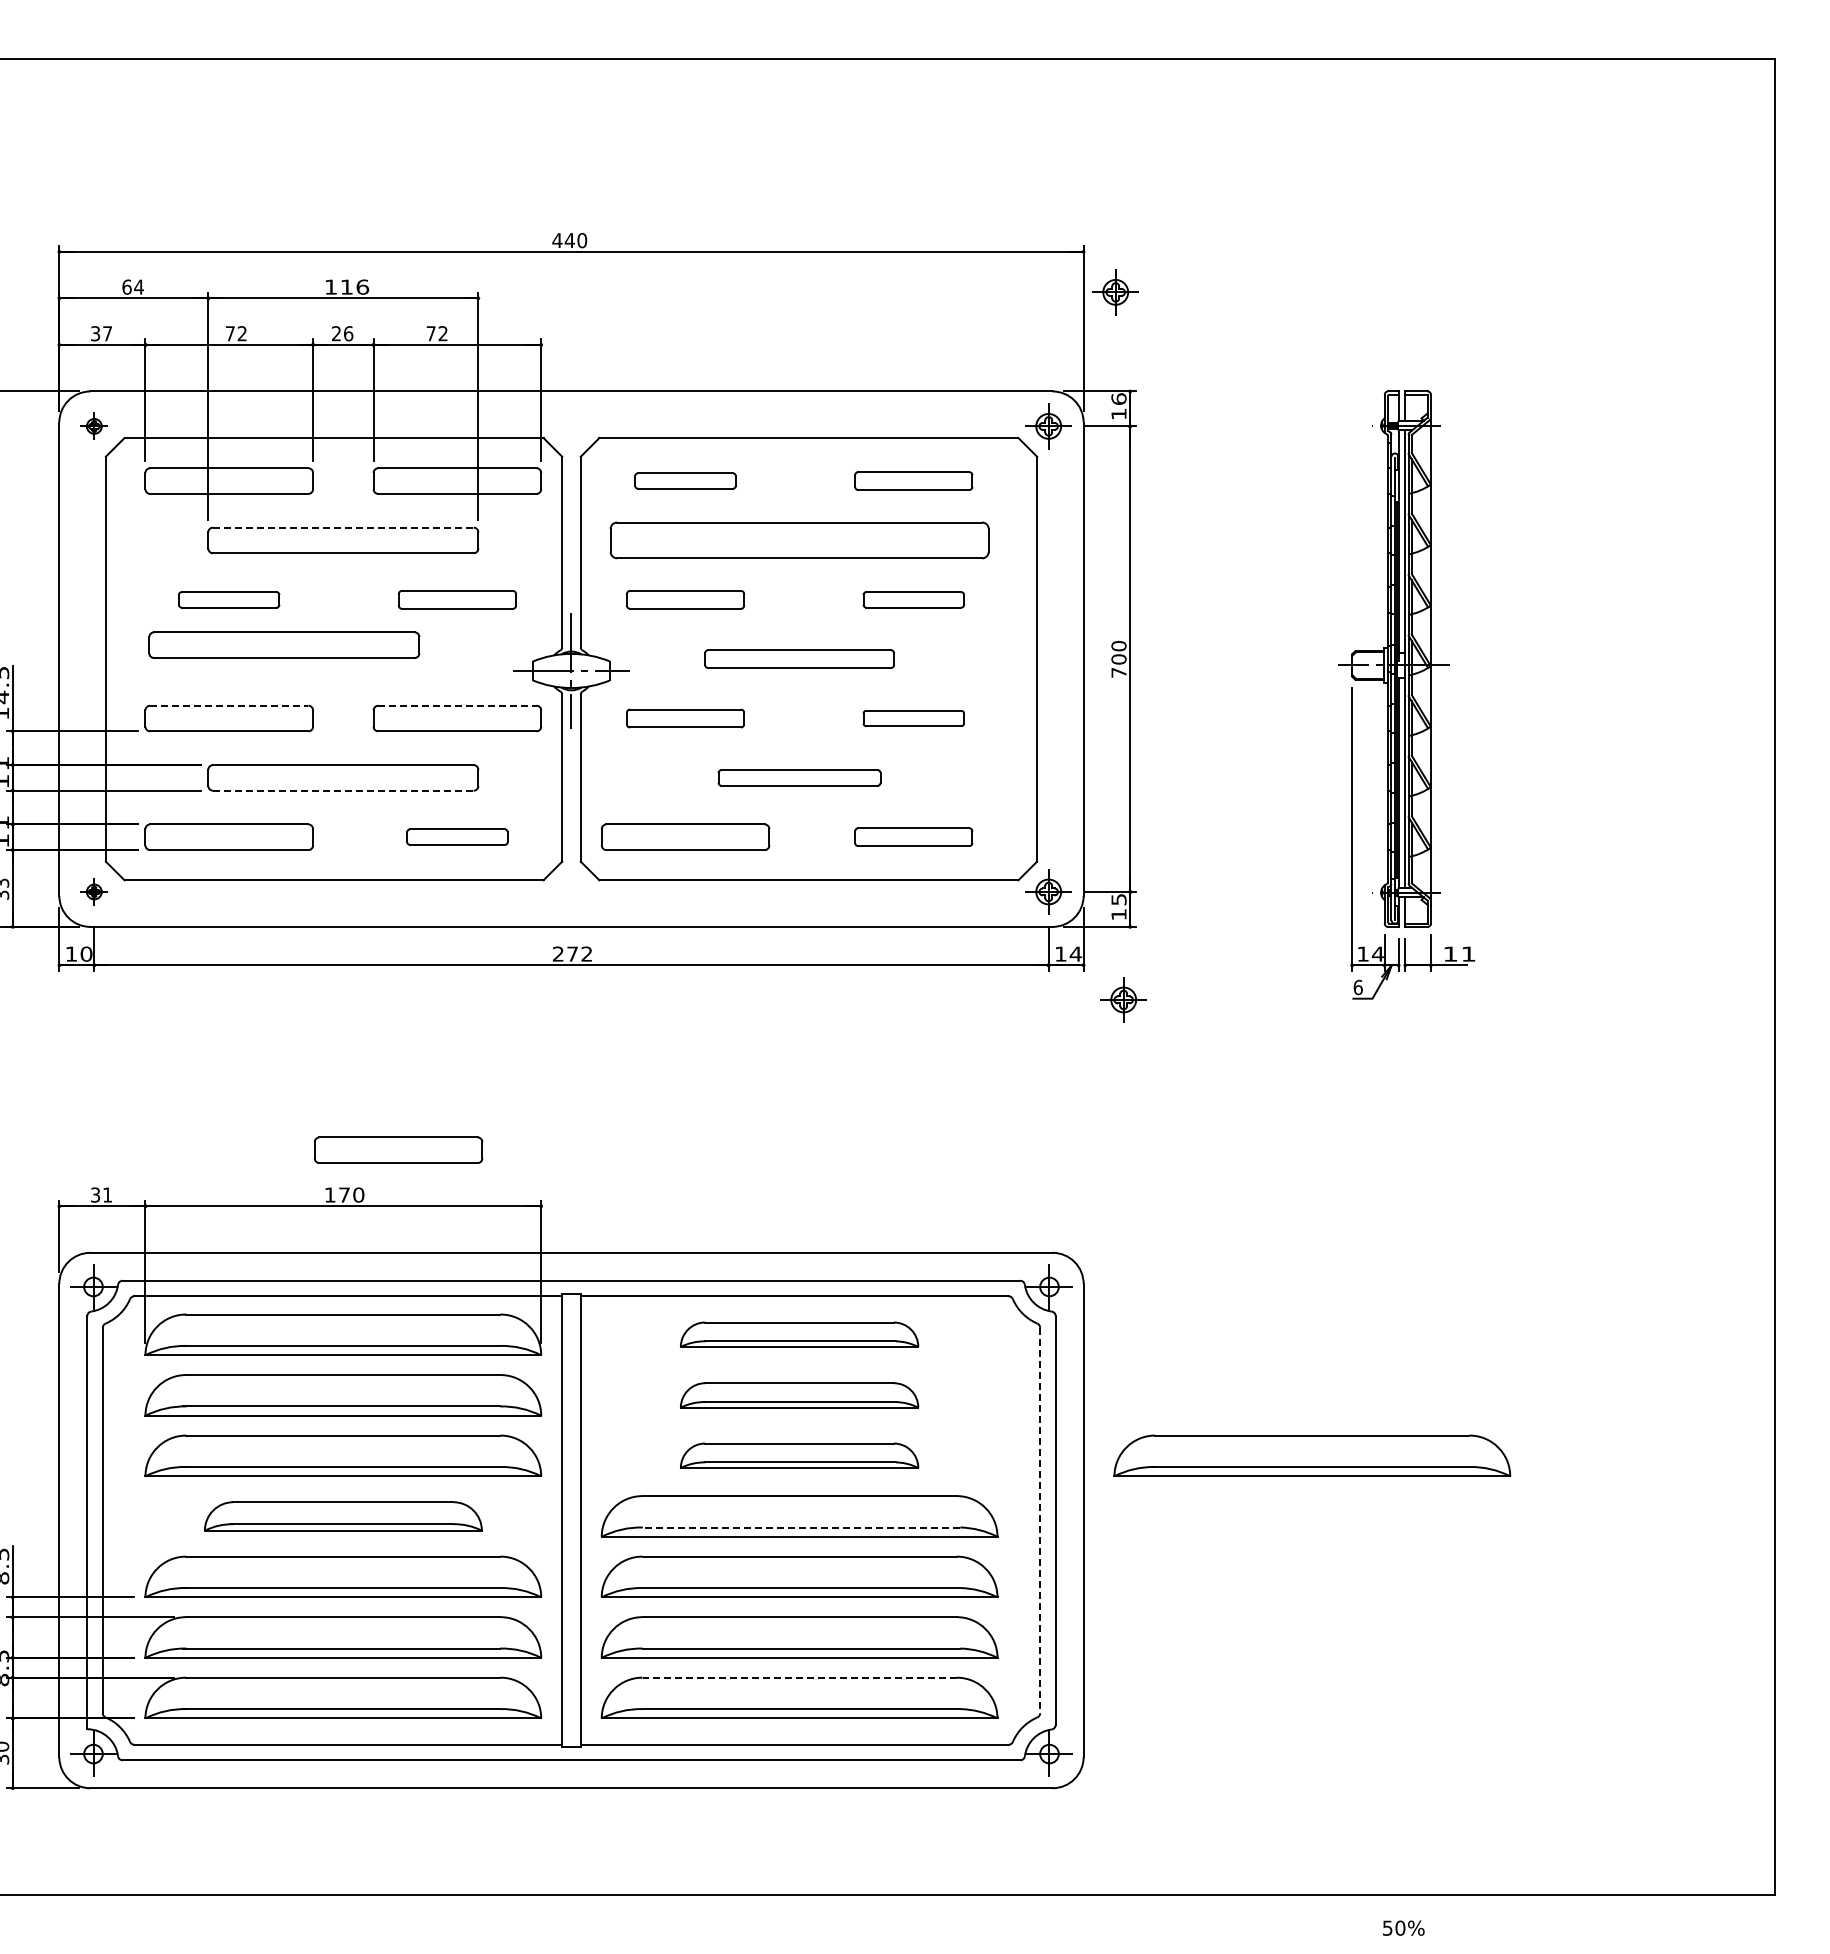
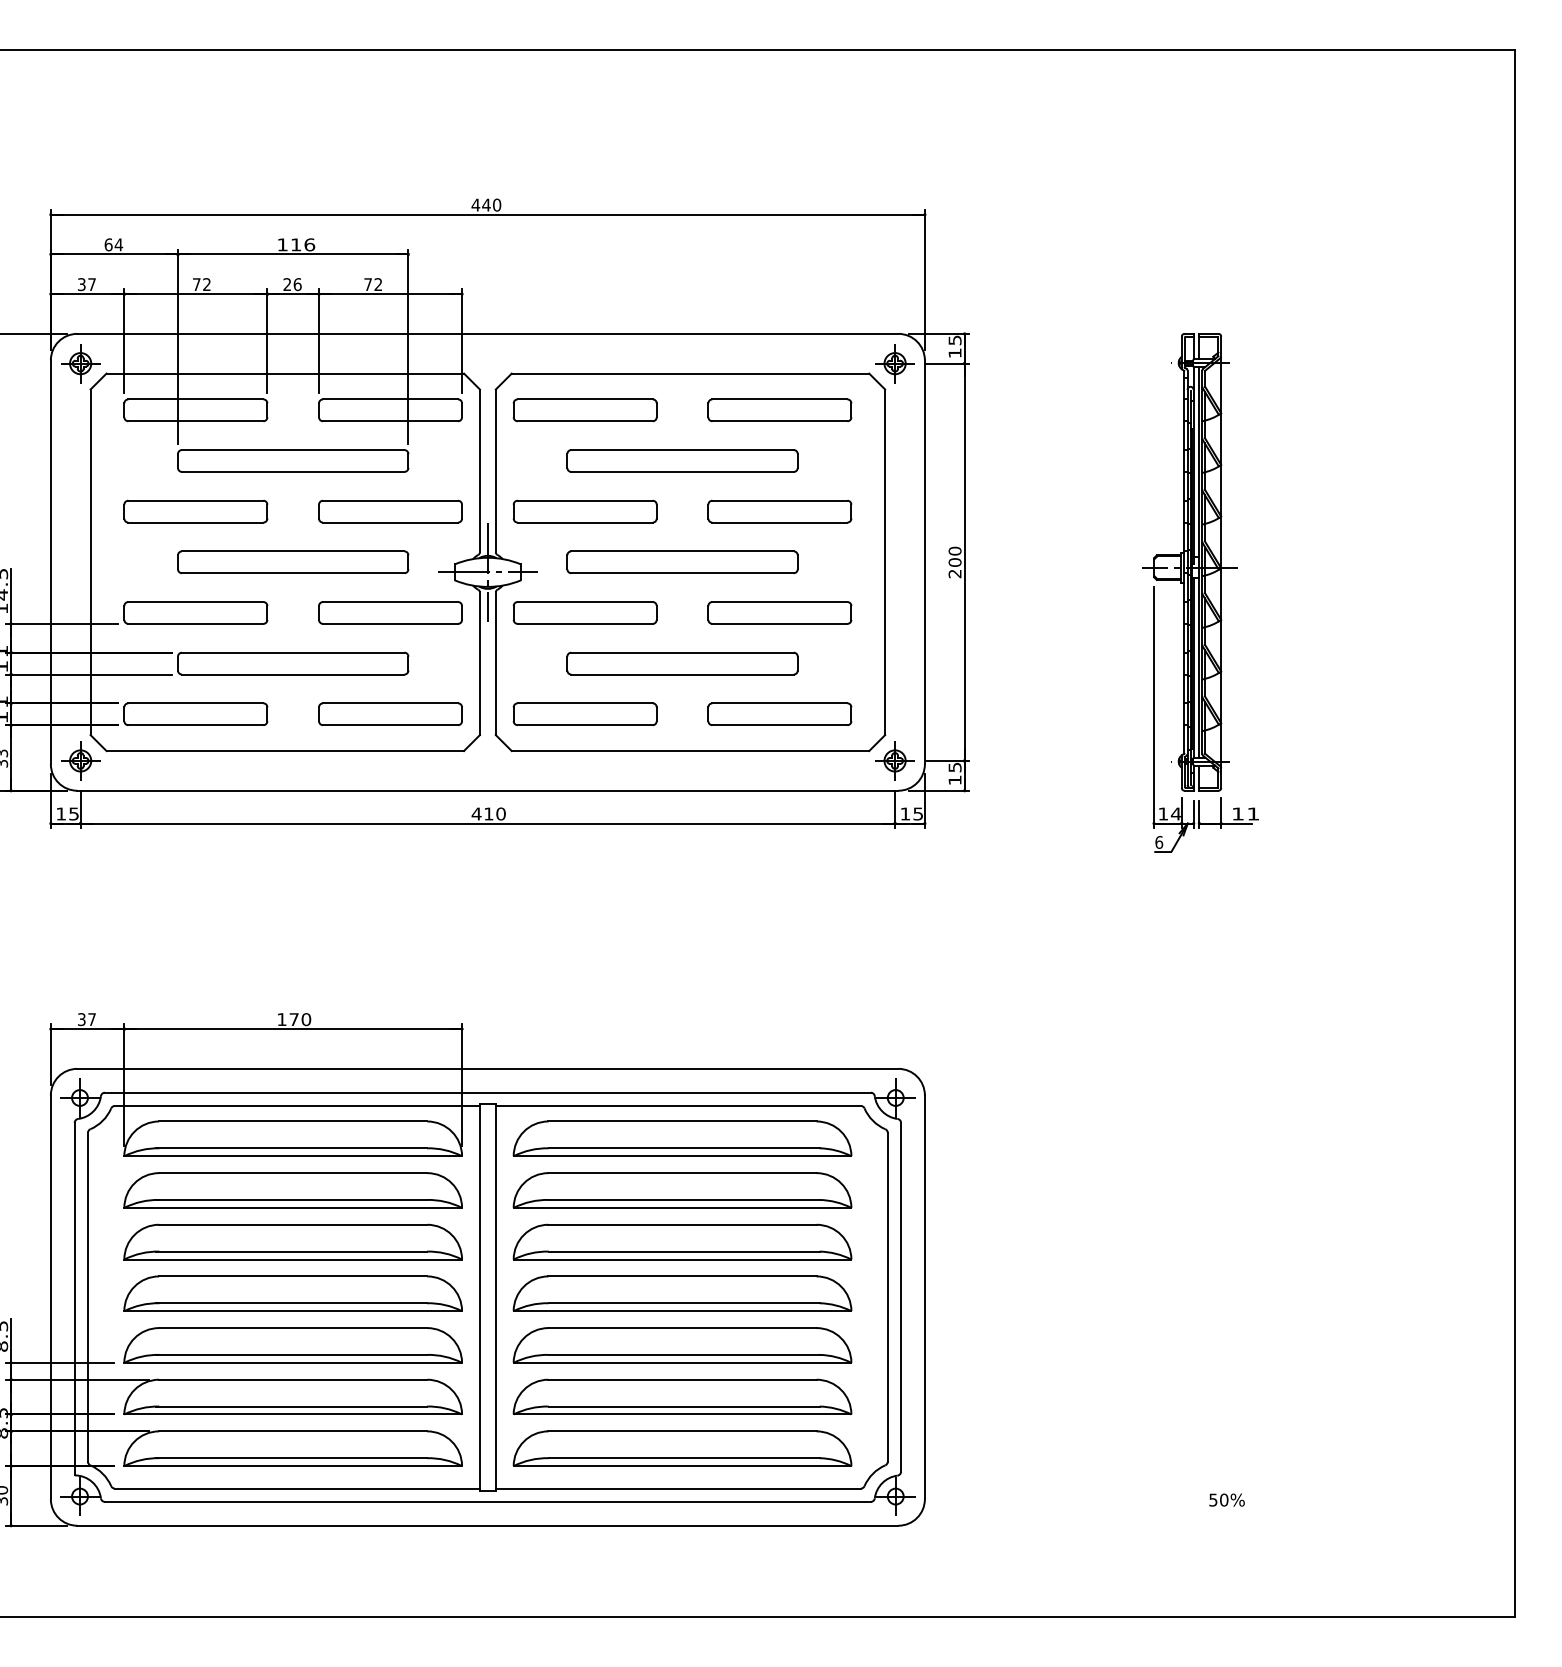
part: (1115, 292) -> (952, 249), removed
text: (1118, 398) -> (954, 339), 16 -> 15
part: (94, 426) -> (80, 363), size x1.67
part: (685, 480) -> (585, 409), size x1.67
part: (913, 480) -> (779, 409), size x1.43
line: (343, 527) -> (293, 449), dashed -> solid
part: (799, 540) -> (682, 461), size x0.71
part: (228, 599) -> (195, 511), size x1.67
part: (457, 599) -> (390, 511), size x1.43
part: (685, 599) -> (585, 511), size x1.43
part: (913, 599) -> (779, 511), size x1.67
part: (284, 644) -> (293, 561), moved
part: (799, 658) -> (682, 561), size x1.43
text: (1118, 672) -> (954, 573), 700 -> 200
line: (229, 705) -> (196, 601), dashed -> solid
line: (457, 705) -> (390, 601), dashed -> solid
part: (685, 718) -> (585, 612), size x1.43
part: (913, 718) -> (779, 612), size x1.67
part: (799, 777) -> (682, 663), size x1.67
line: (343, 790) -> (293, 674), dashed -> solid
part: (457, 836) -> (390, 713), size x1.67
part: (913, 836) -> (779, 713), size x1.43
part: (94, 891) -> (80, 760), size x1.67
text: (86, 953) -> (74, 813), 10 -> 15
text: (572, 953) -> (488, 813), 272 -> 410
text: (1075, 953) -> (917, 813), 14 -> 15
part: (1123, 999) -> (958, 852), removed
part: (398, 1149) -> (340, 980), removed
text: (107, 1194) -> (91, 1019), 31 -> 37
part: (799, 1334) -> (682, 1138), size x1.67
part: (799, 1395) -> (682, 1190), size x1.67
part: (799, 1455) -> (682, 1241), size x1.67
part: (1312, 1455) -> (1120, 1241), removed
part: (343, 1516) -> (293, 1293), size x1.43
line: (1040, 1520) -> (888, 1297), dashed -> solid
line: (801, 1527) -> (684, 1303), dashed -> solid
line: (799, 1677) -> (682, 1431), dashed -> solid
text: (1403, 1927) -> (1226, 1499), moved

